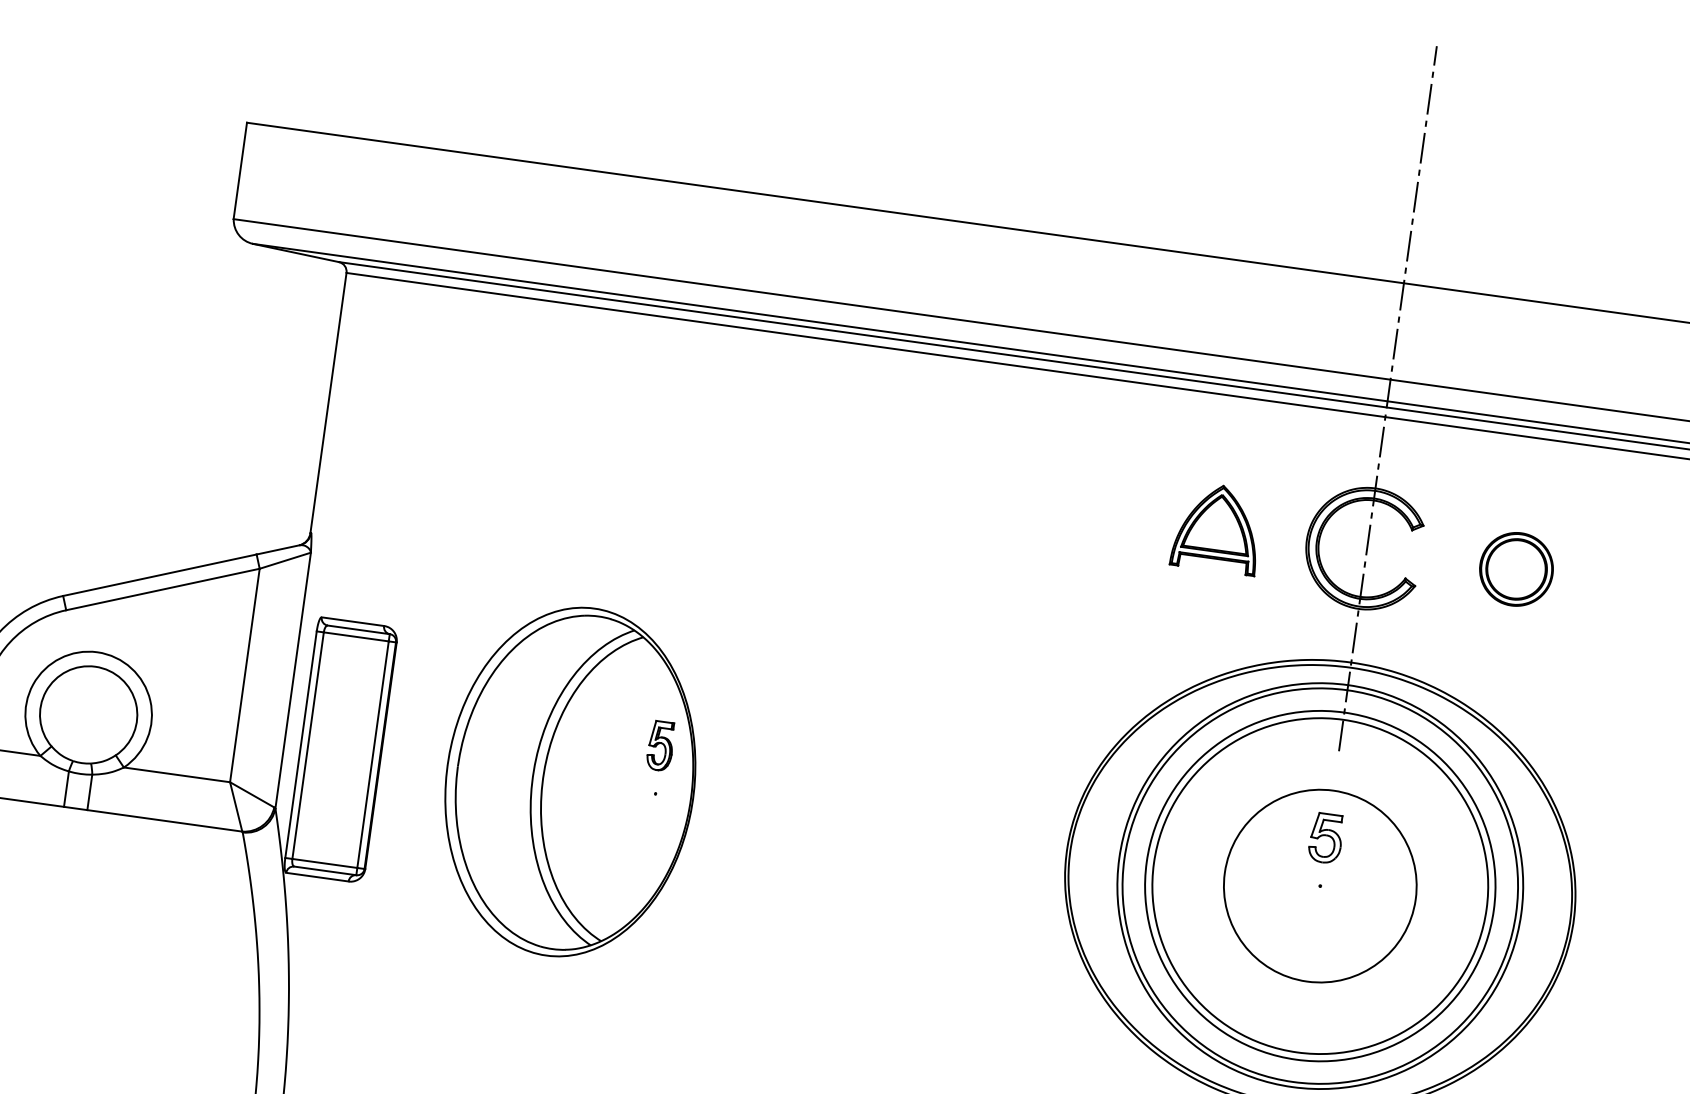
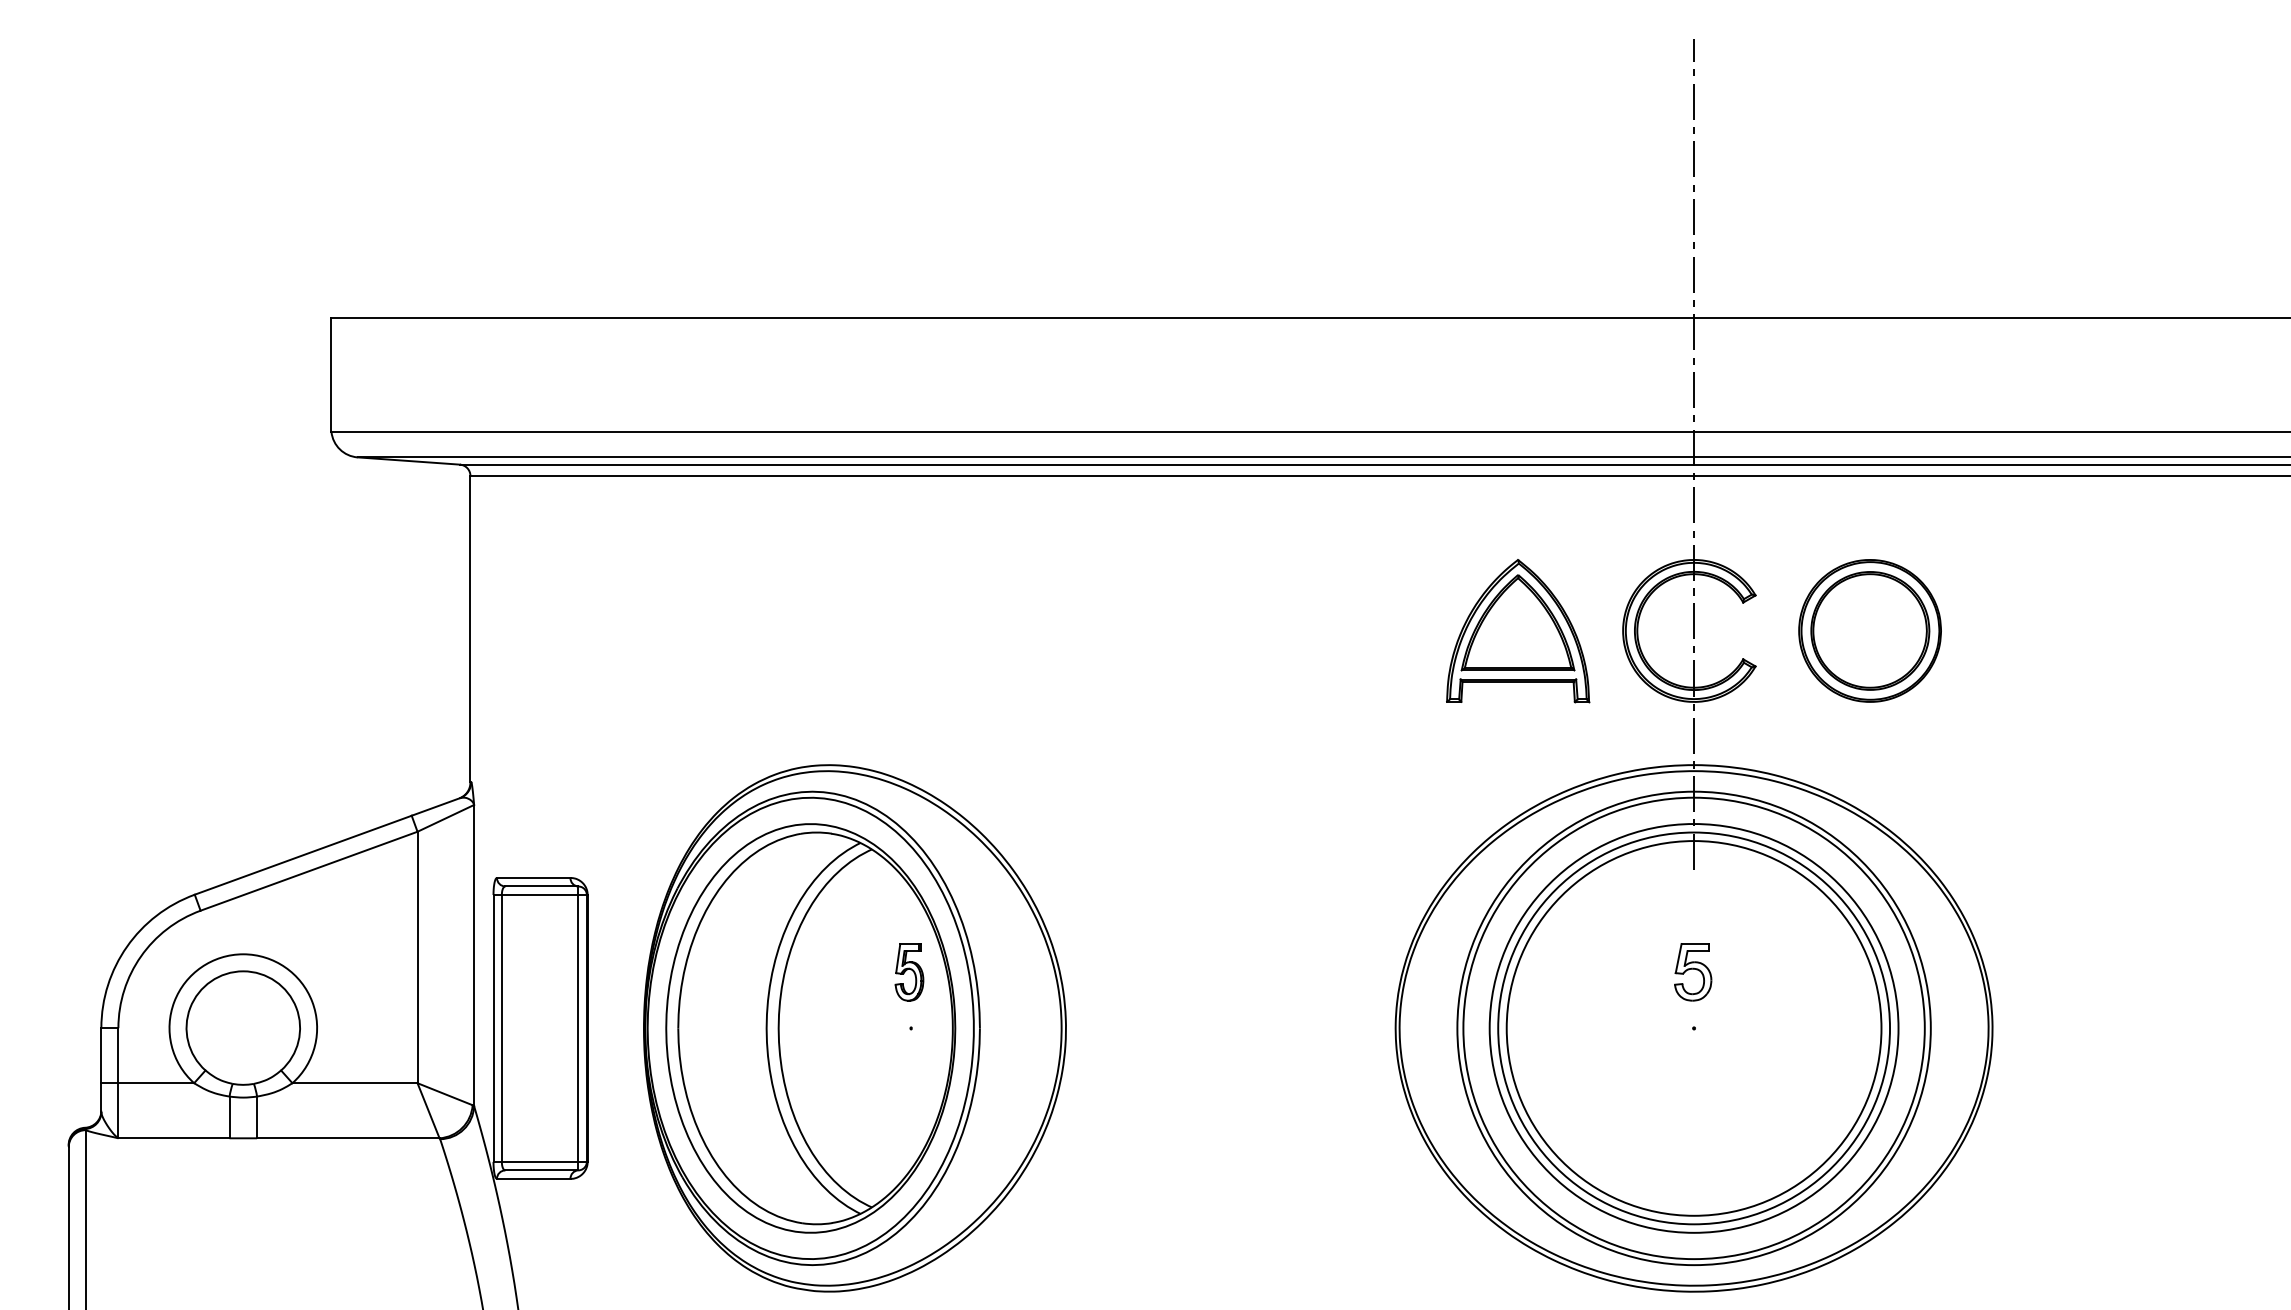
part: (1217, 528) -> (1518, 631), size x1.43
part: (1516, 568) -> (1869, 630), size x1.67
part: (607, 787) -> (854, 1028), added
circle: (1319, 886) -> (1693, 1028), size x1.67

